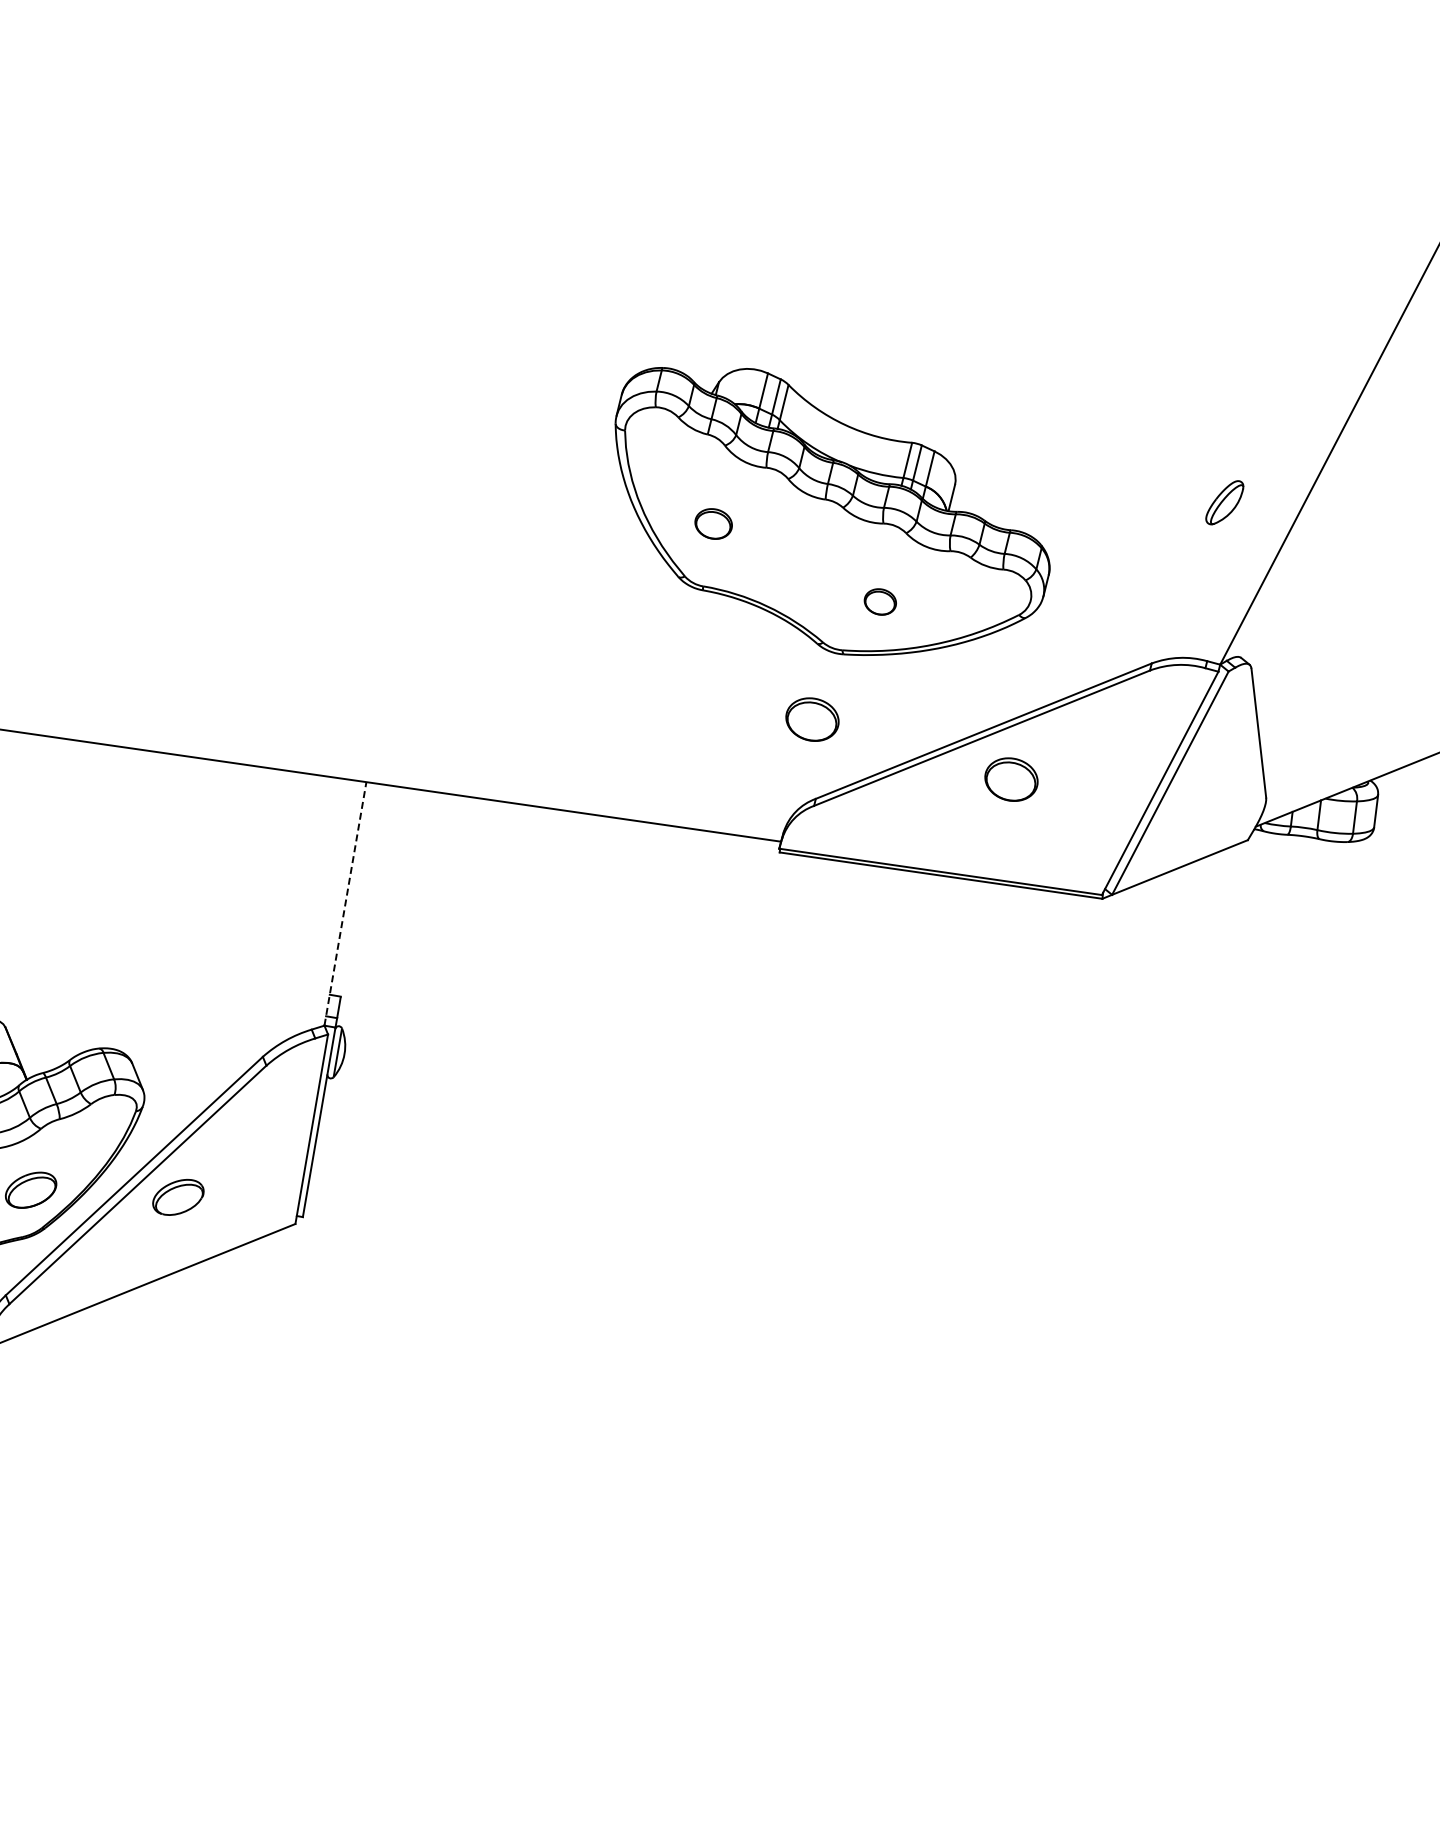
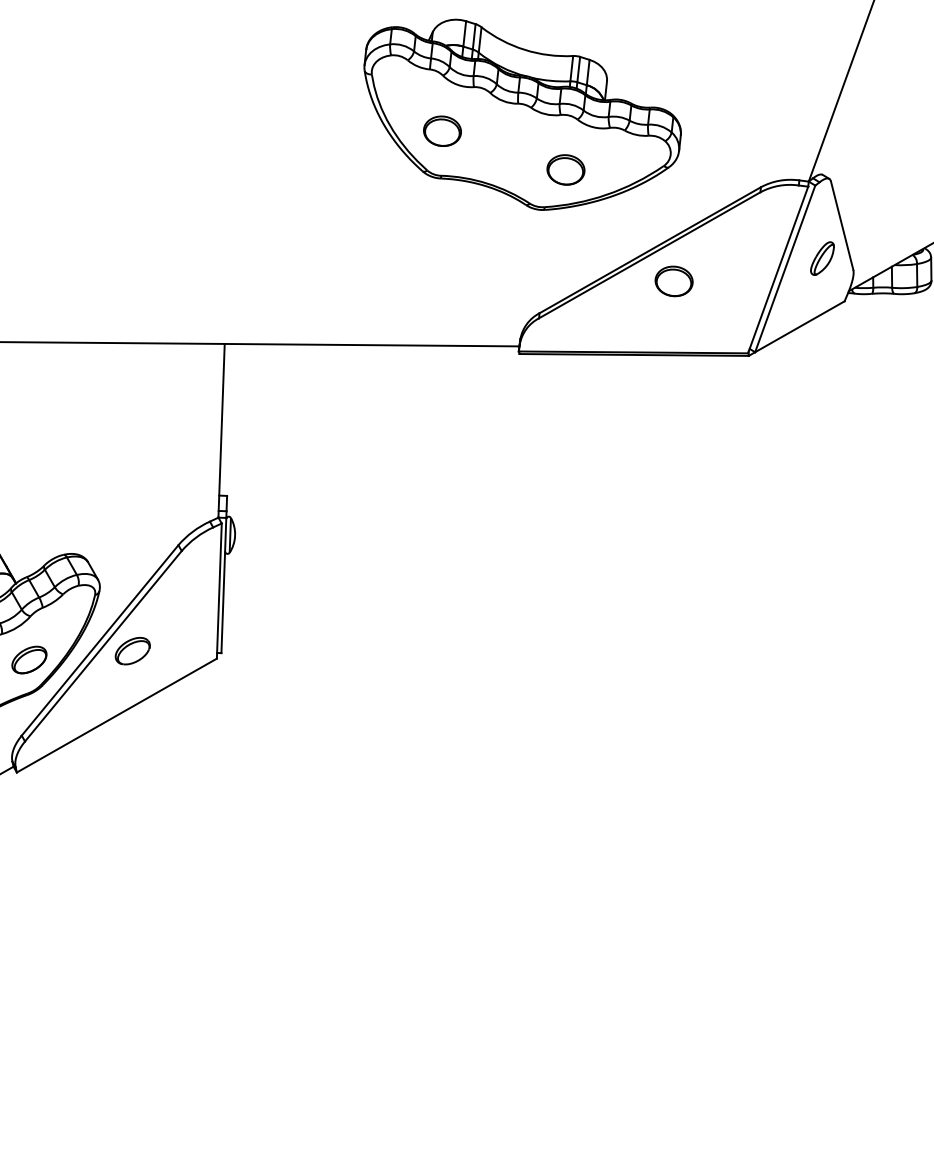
part: (1224, 502) -> (822, 258), moved
part: (713, 523) -> (442, 130), size x1.43
part: (880, 601) -> (566, 169), size x1.67
part: (812, 719) -> (529, 258), removed
line: (345, 903) -> (221, 430), dashed -> solid

